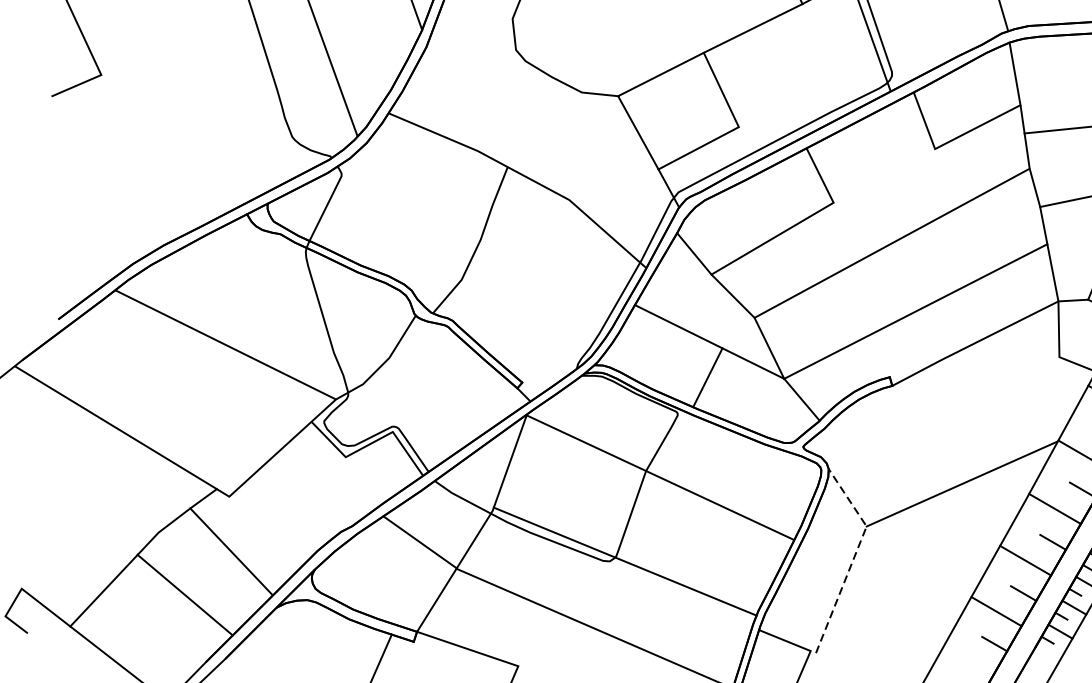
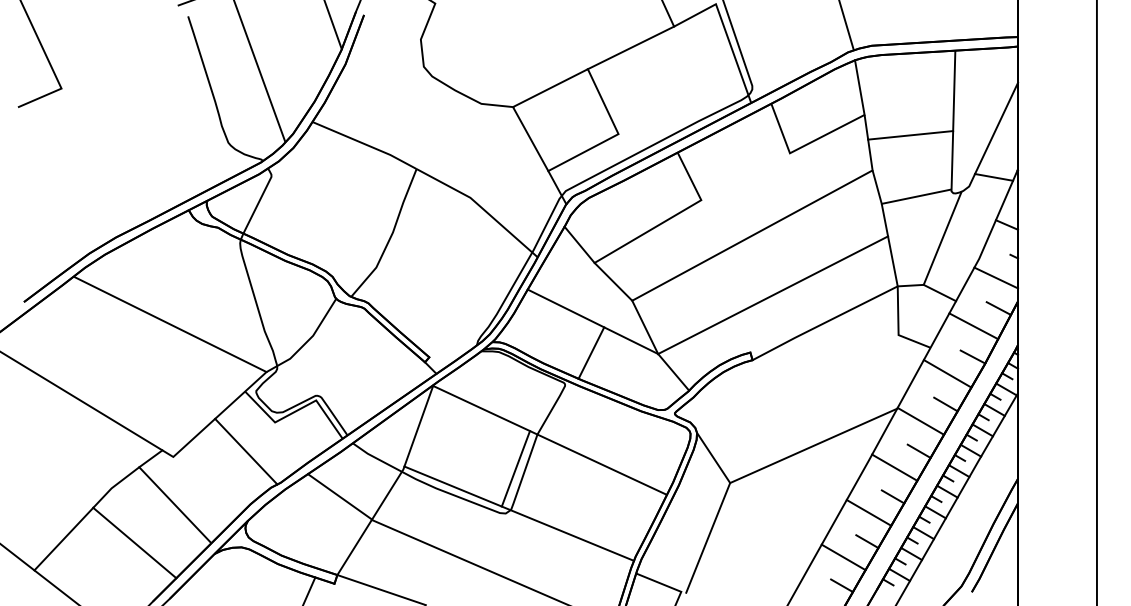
line: (313, 490) -> (246, 451), added
line: (620, 509) -> (515, 468), added
line: (854, 556) -> (719, 509), dashed -> solid

